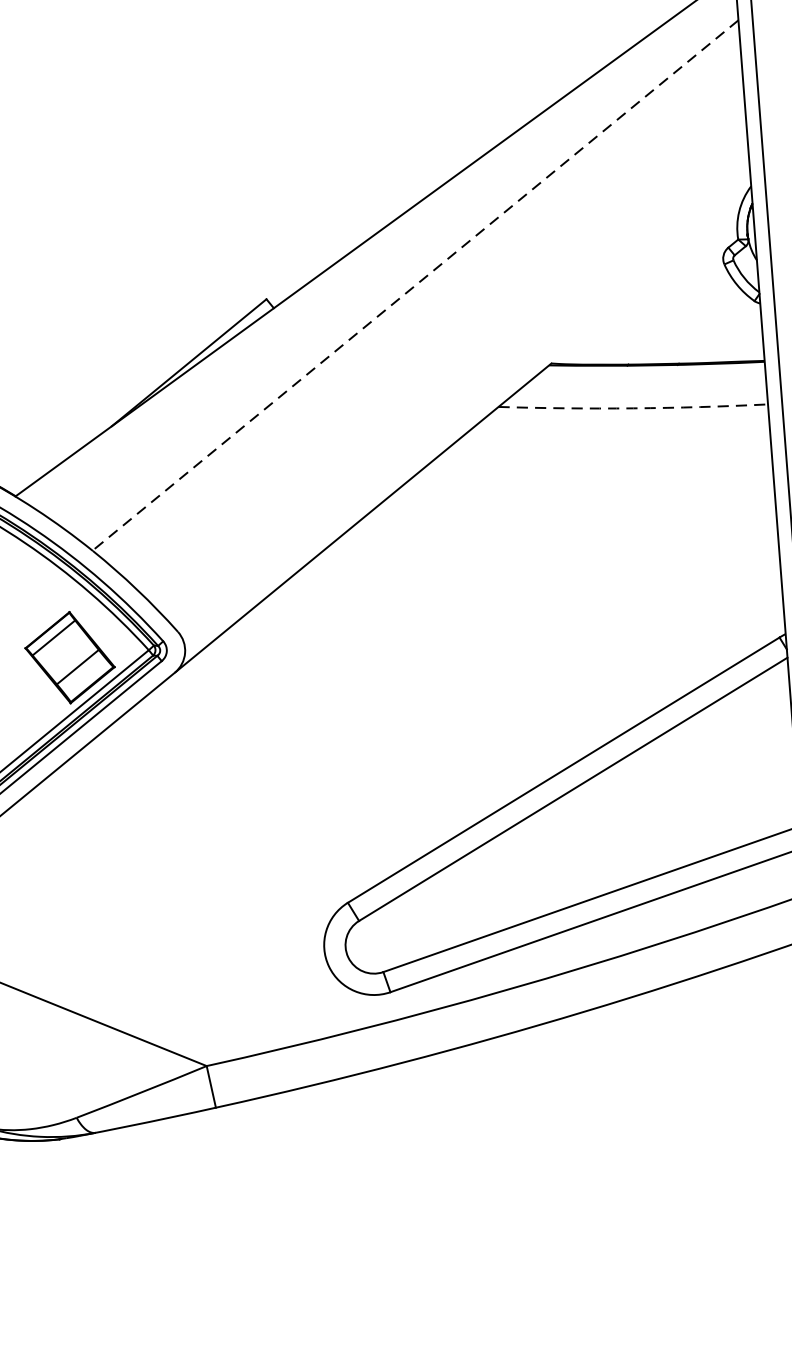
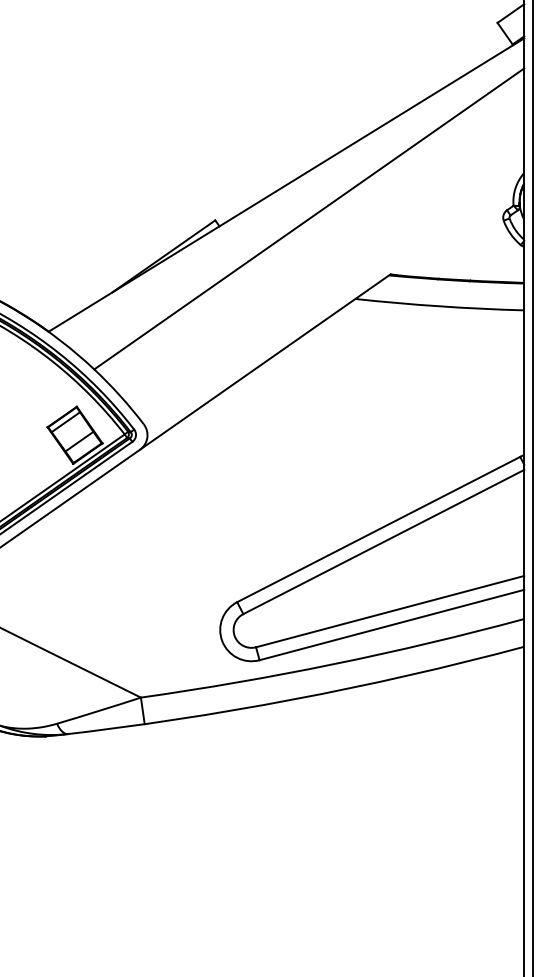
line: (414, 286) -> (308, 219), dashed -> solid
arc: (632, 408) -> (439, 306), dashed -> solid

